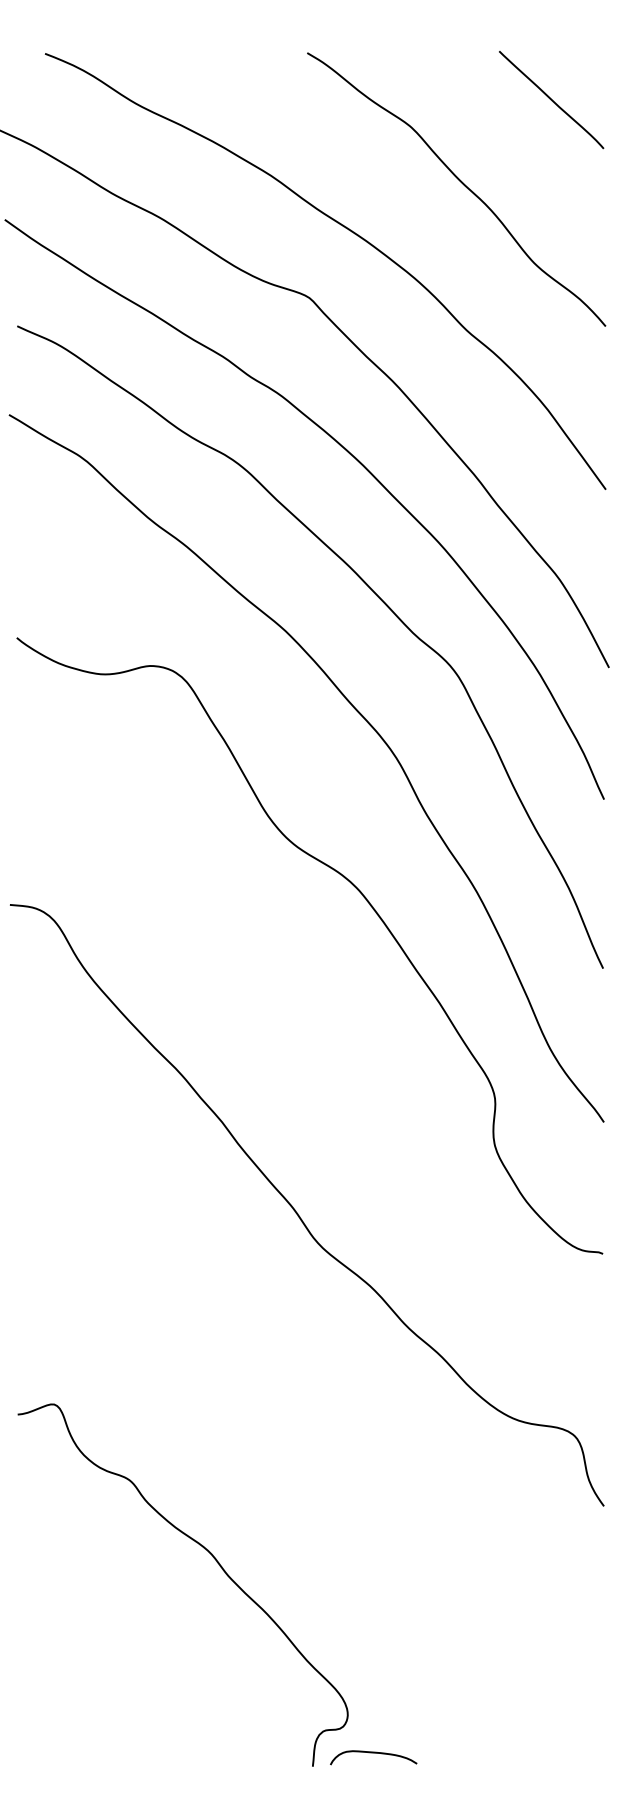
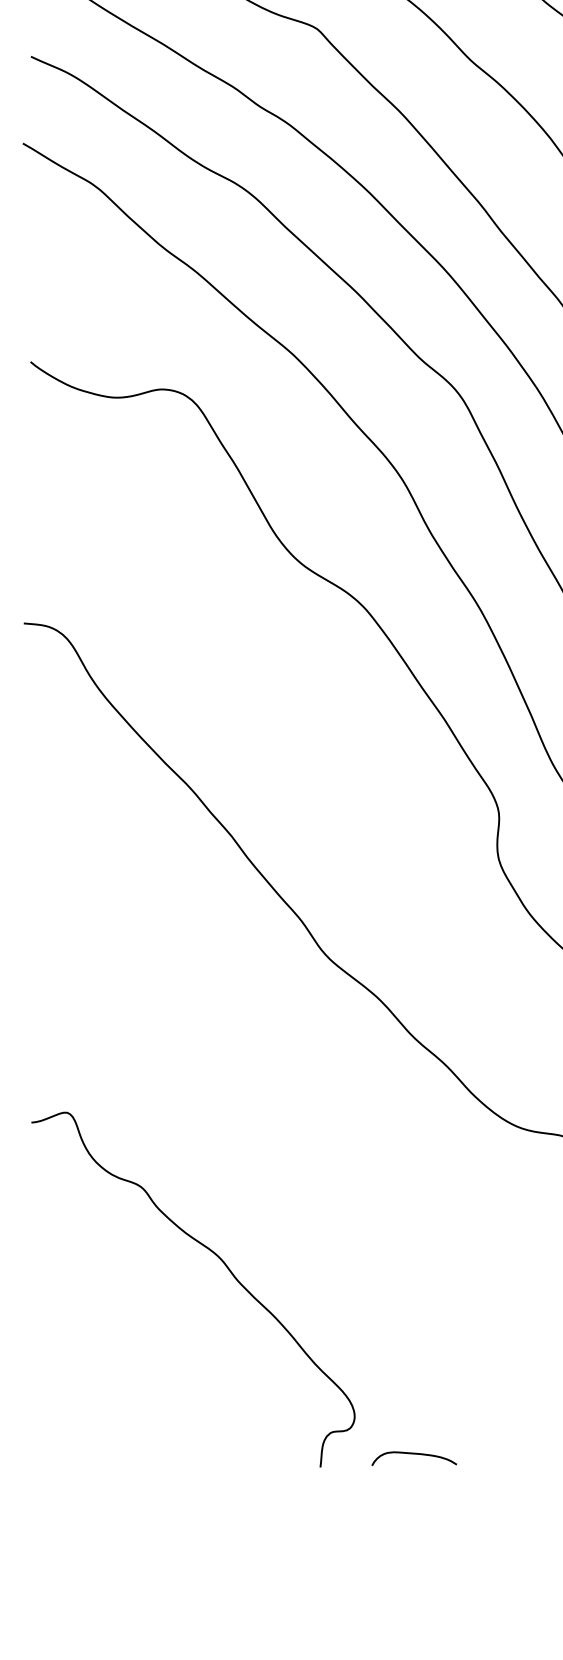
curve: (373, 1753) -> (414, 1454), moved

